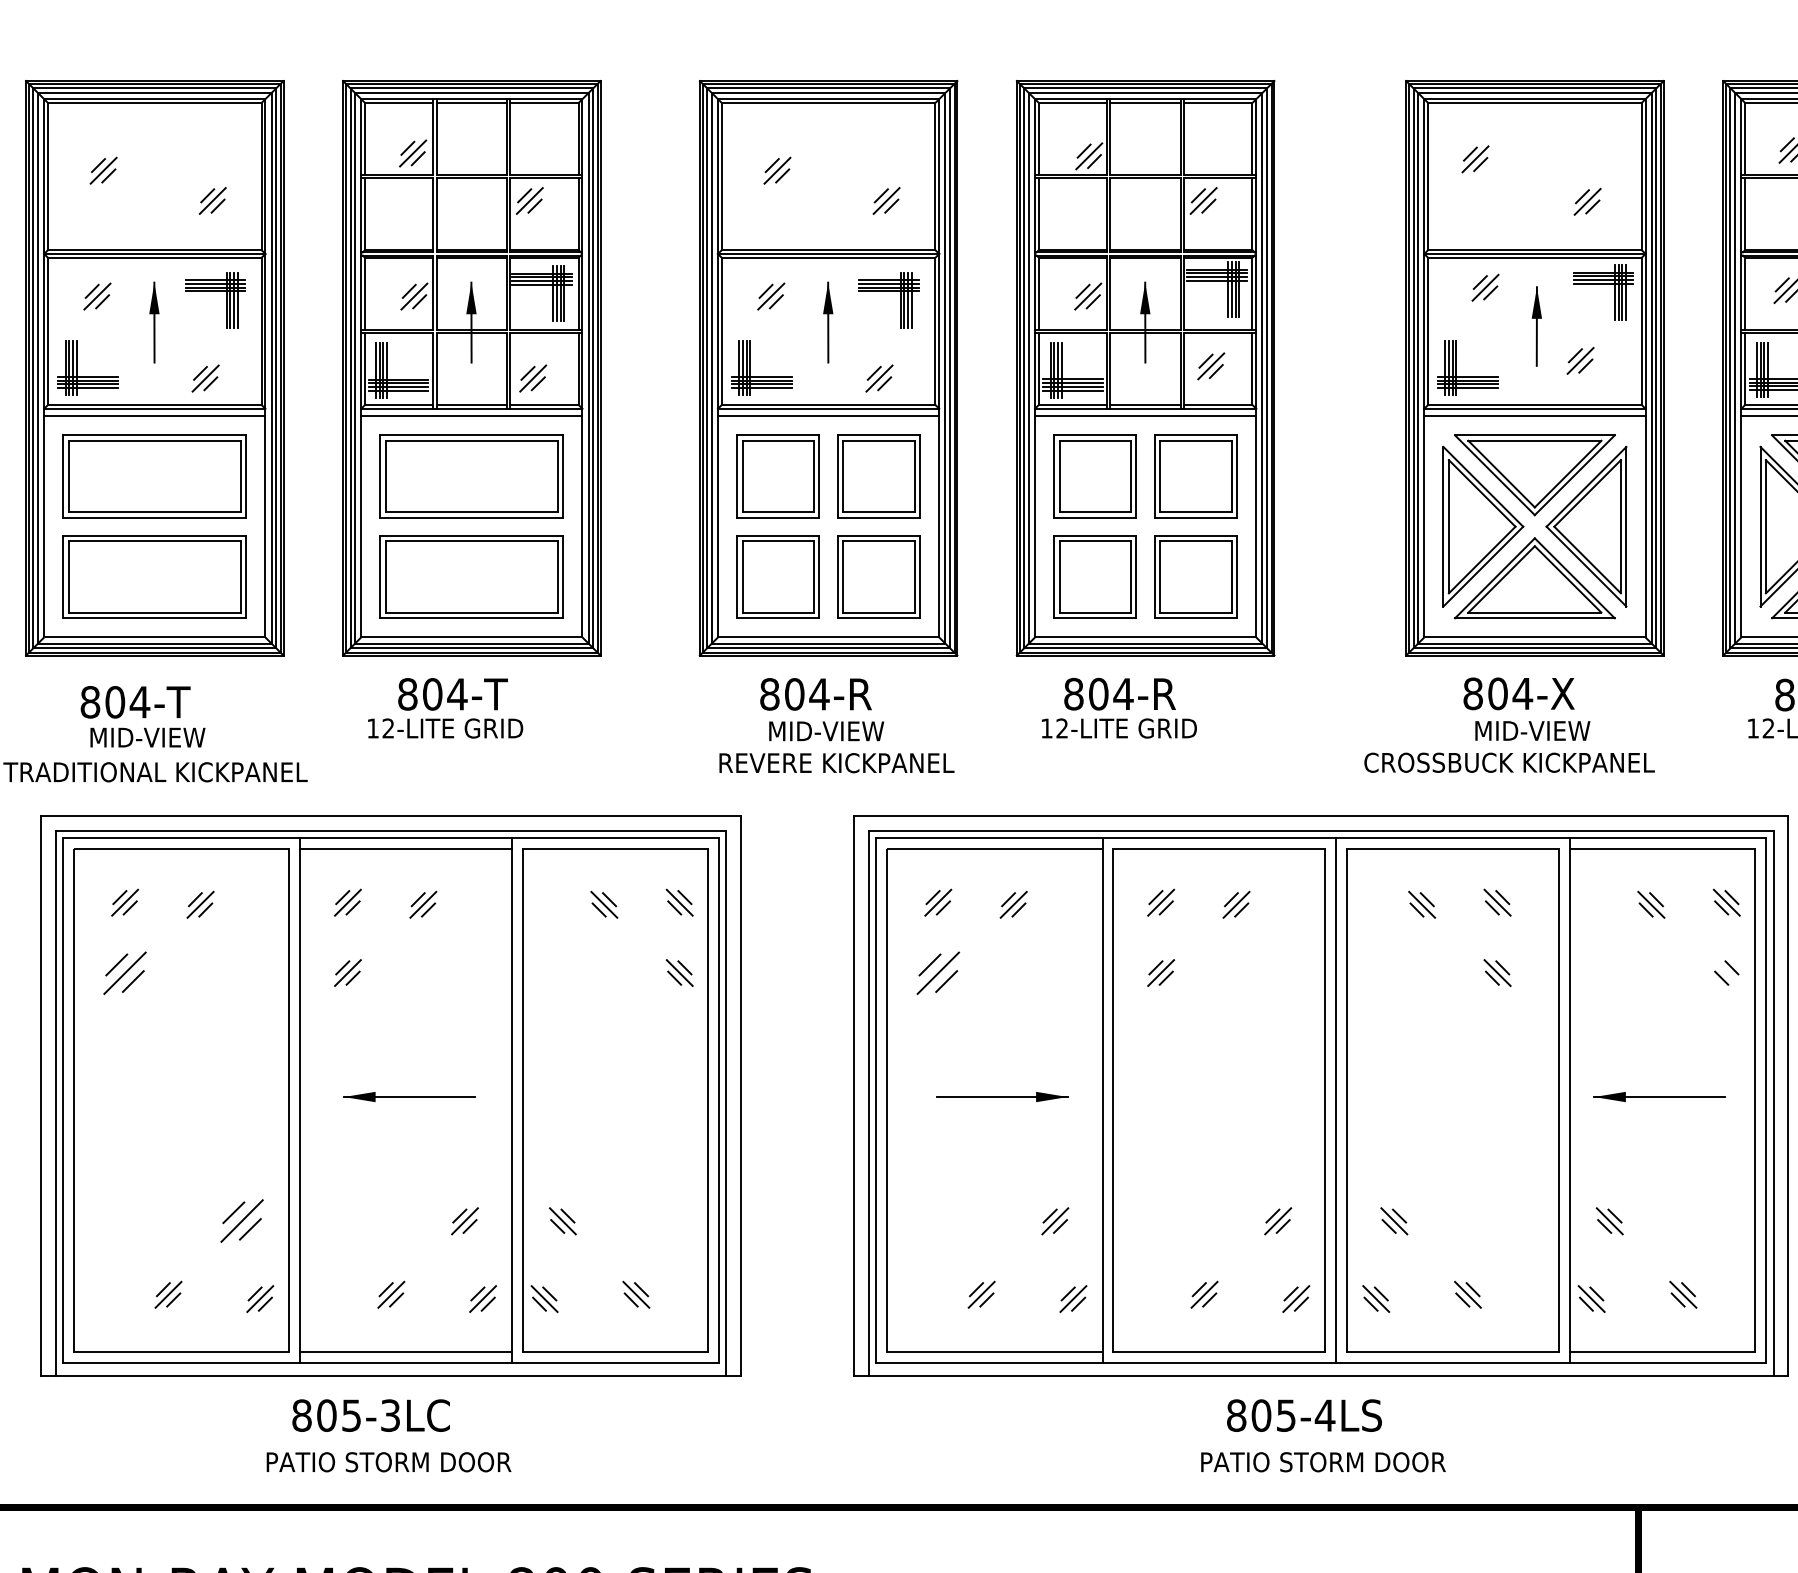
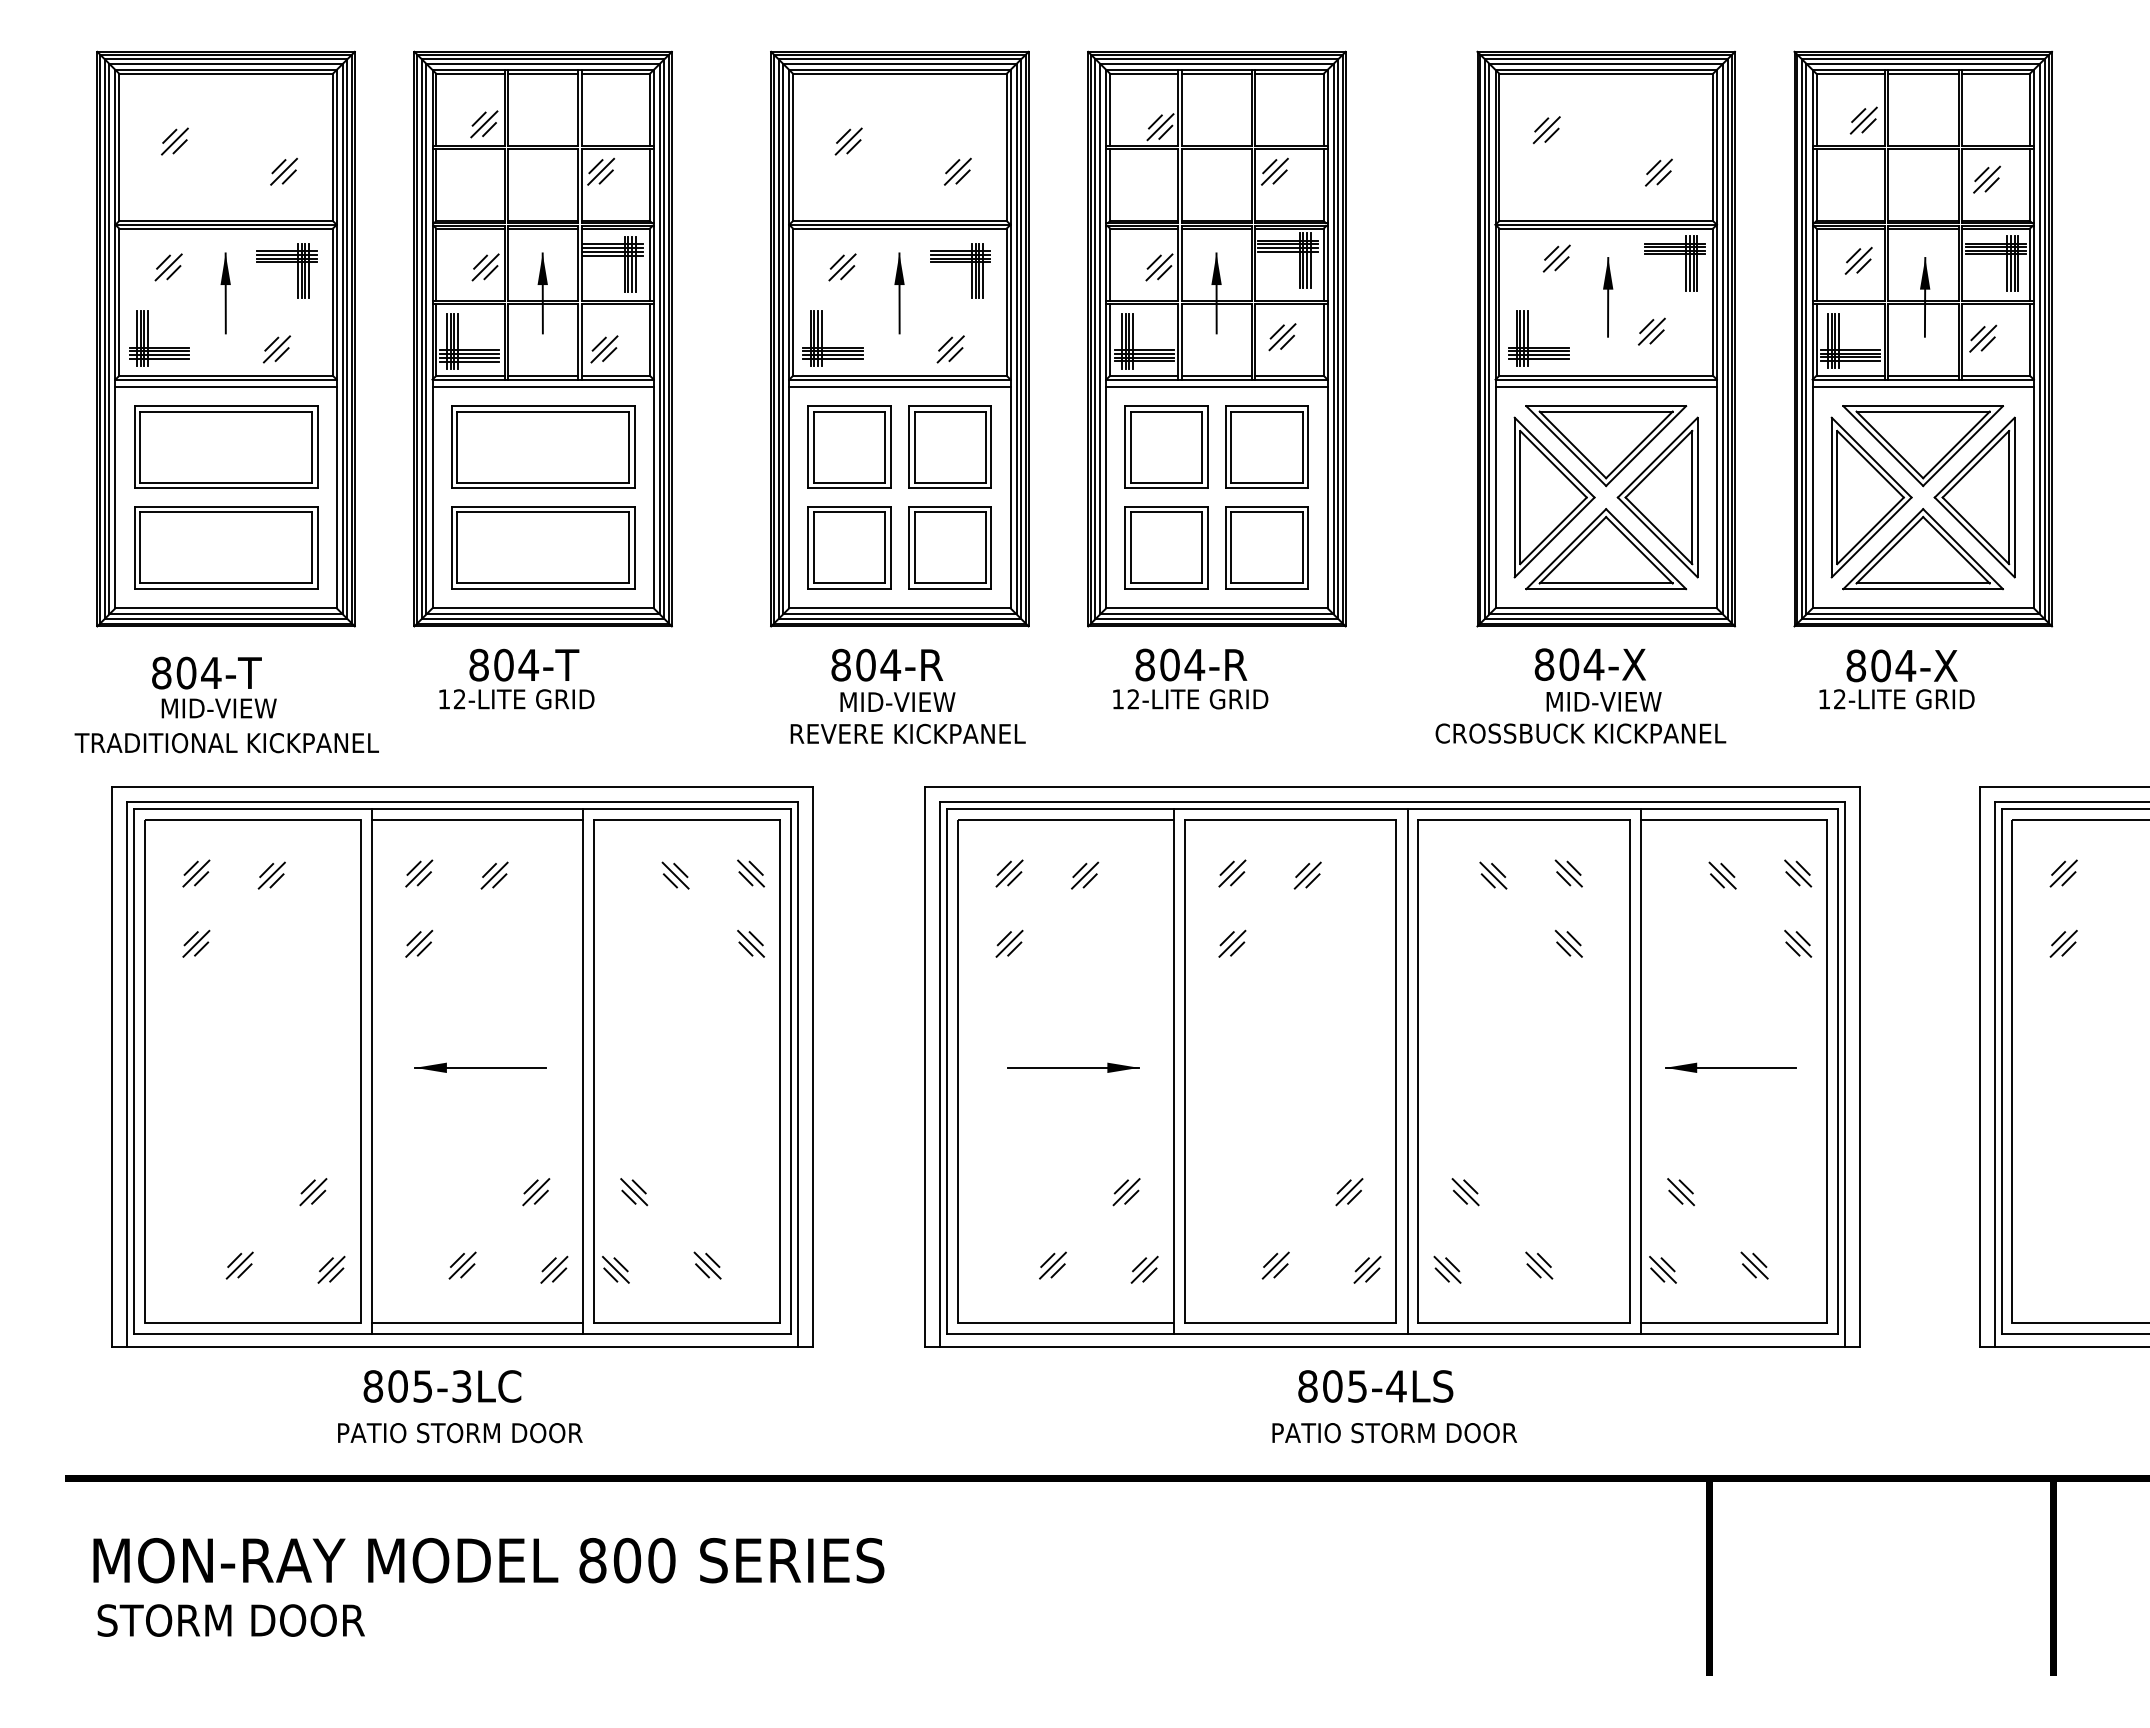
part: (125, 972) -> (196, 943), size x0.62
part: (938, 972) -> (1009, 943), size x0.62
line: (1727, 972) -> (1798, 943), added
part: (242, 1221) -> (313, 1192), size x0.62

